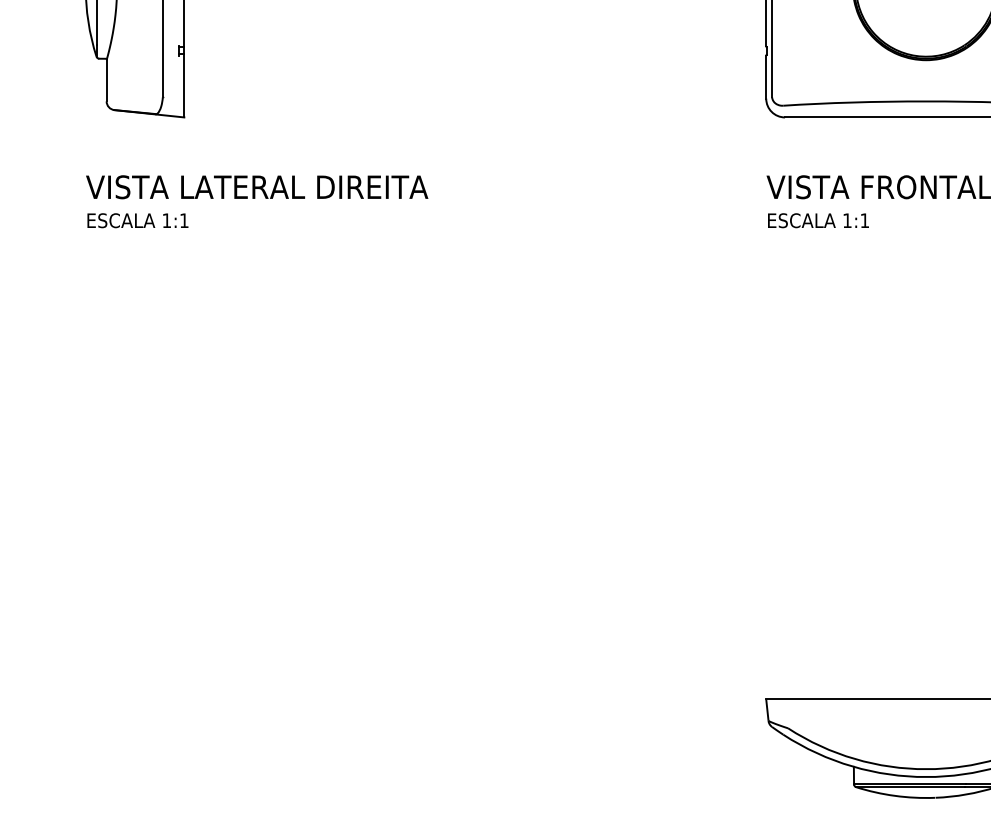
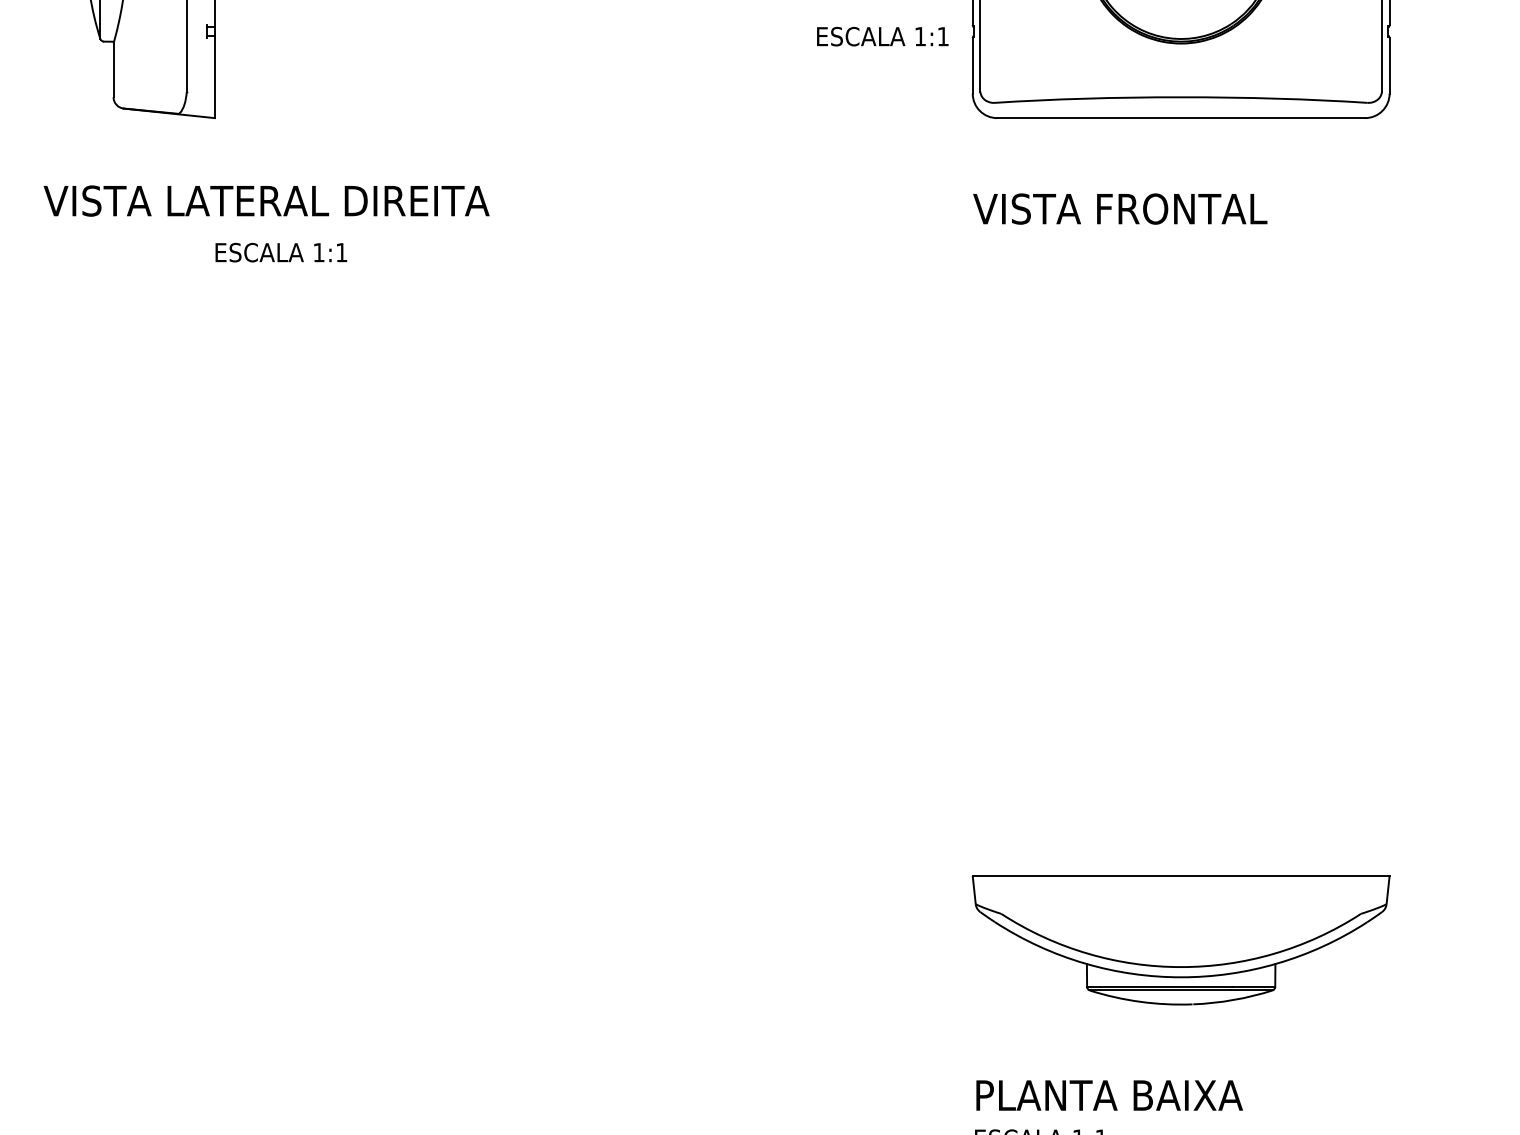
text: (257, 186) -> (266, 200), moved
text: (138, 220) -> (281, 252), moved
text: (818, 220) -> (882, 36), moved

